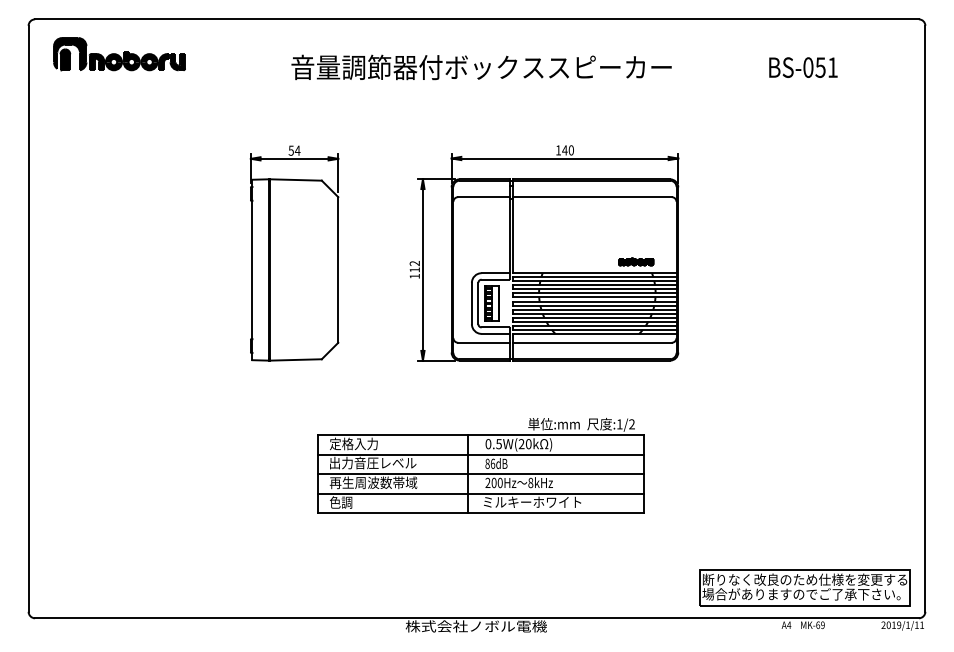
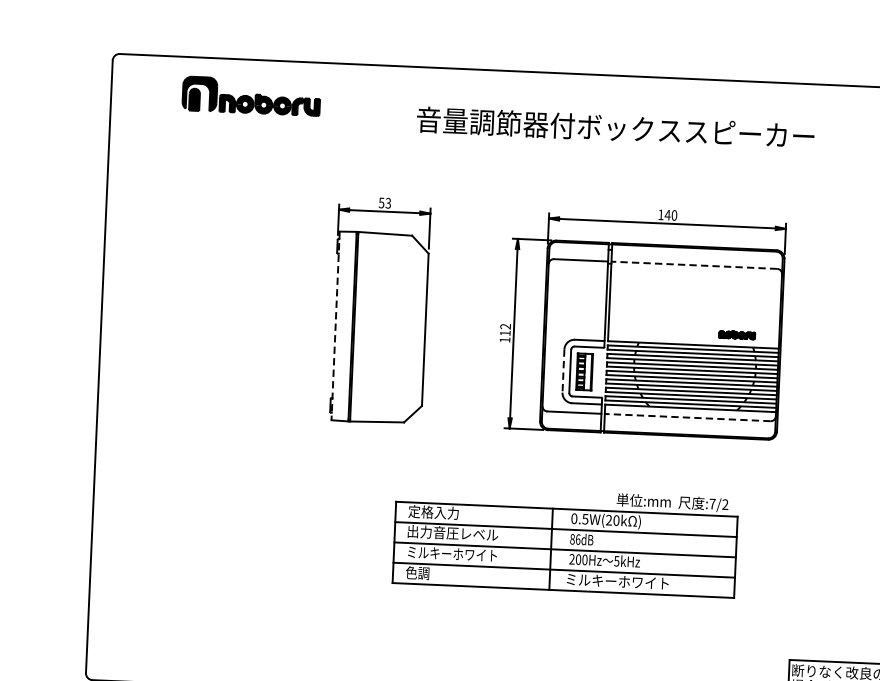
part: (119, 54) -> (251, 96), moved
text: (481, 67) -> (615, 128), moved
text: (297, 150) -> (388, 203), 54 -> 53
line: (591, 197) -> (693, 265), solid -> dashed
line: (252, 270) -> (335, 326), solid -> dashed
line: (471, 303) -> (563, 370), solid -> dashed
line: (591, 342) -> (686, 417), solid -> dashed
text: (619, 424) -> (712, 504), :1/2 -> :7/2
text: (373, 482) -> (452, 553), 再生周波数帯域 -> ミルキーホワイト
text: (530, 482) -> (616, 560), 8kHz -> 5kHz

